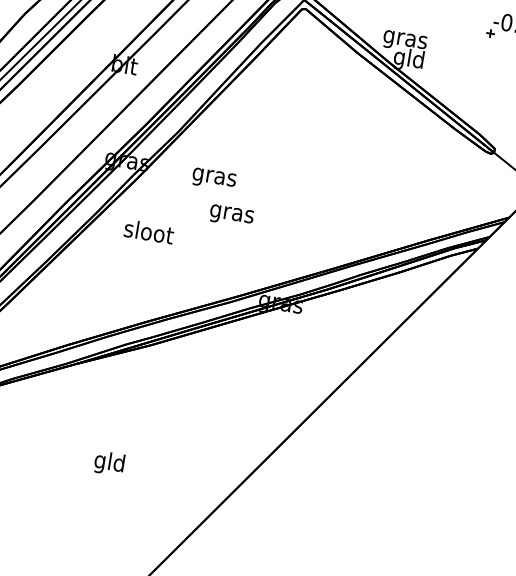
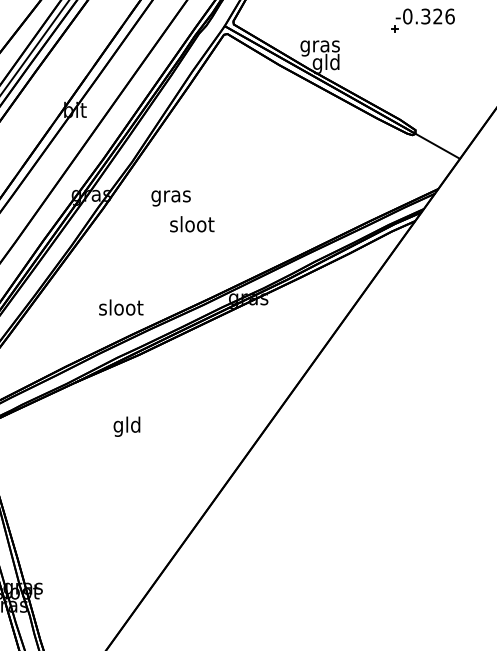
text: (232, 214) -> (192, 226), gras -> sloot
text: (149, 231) -> (121, 307), moved
text: (108, 463) -> (126, 426), moved

